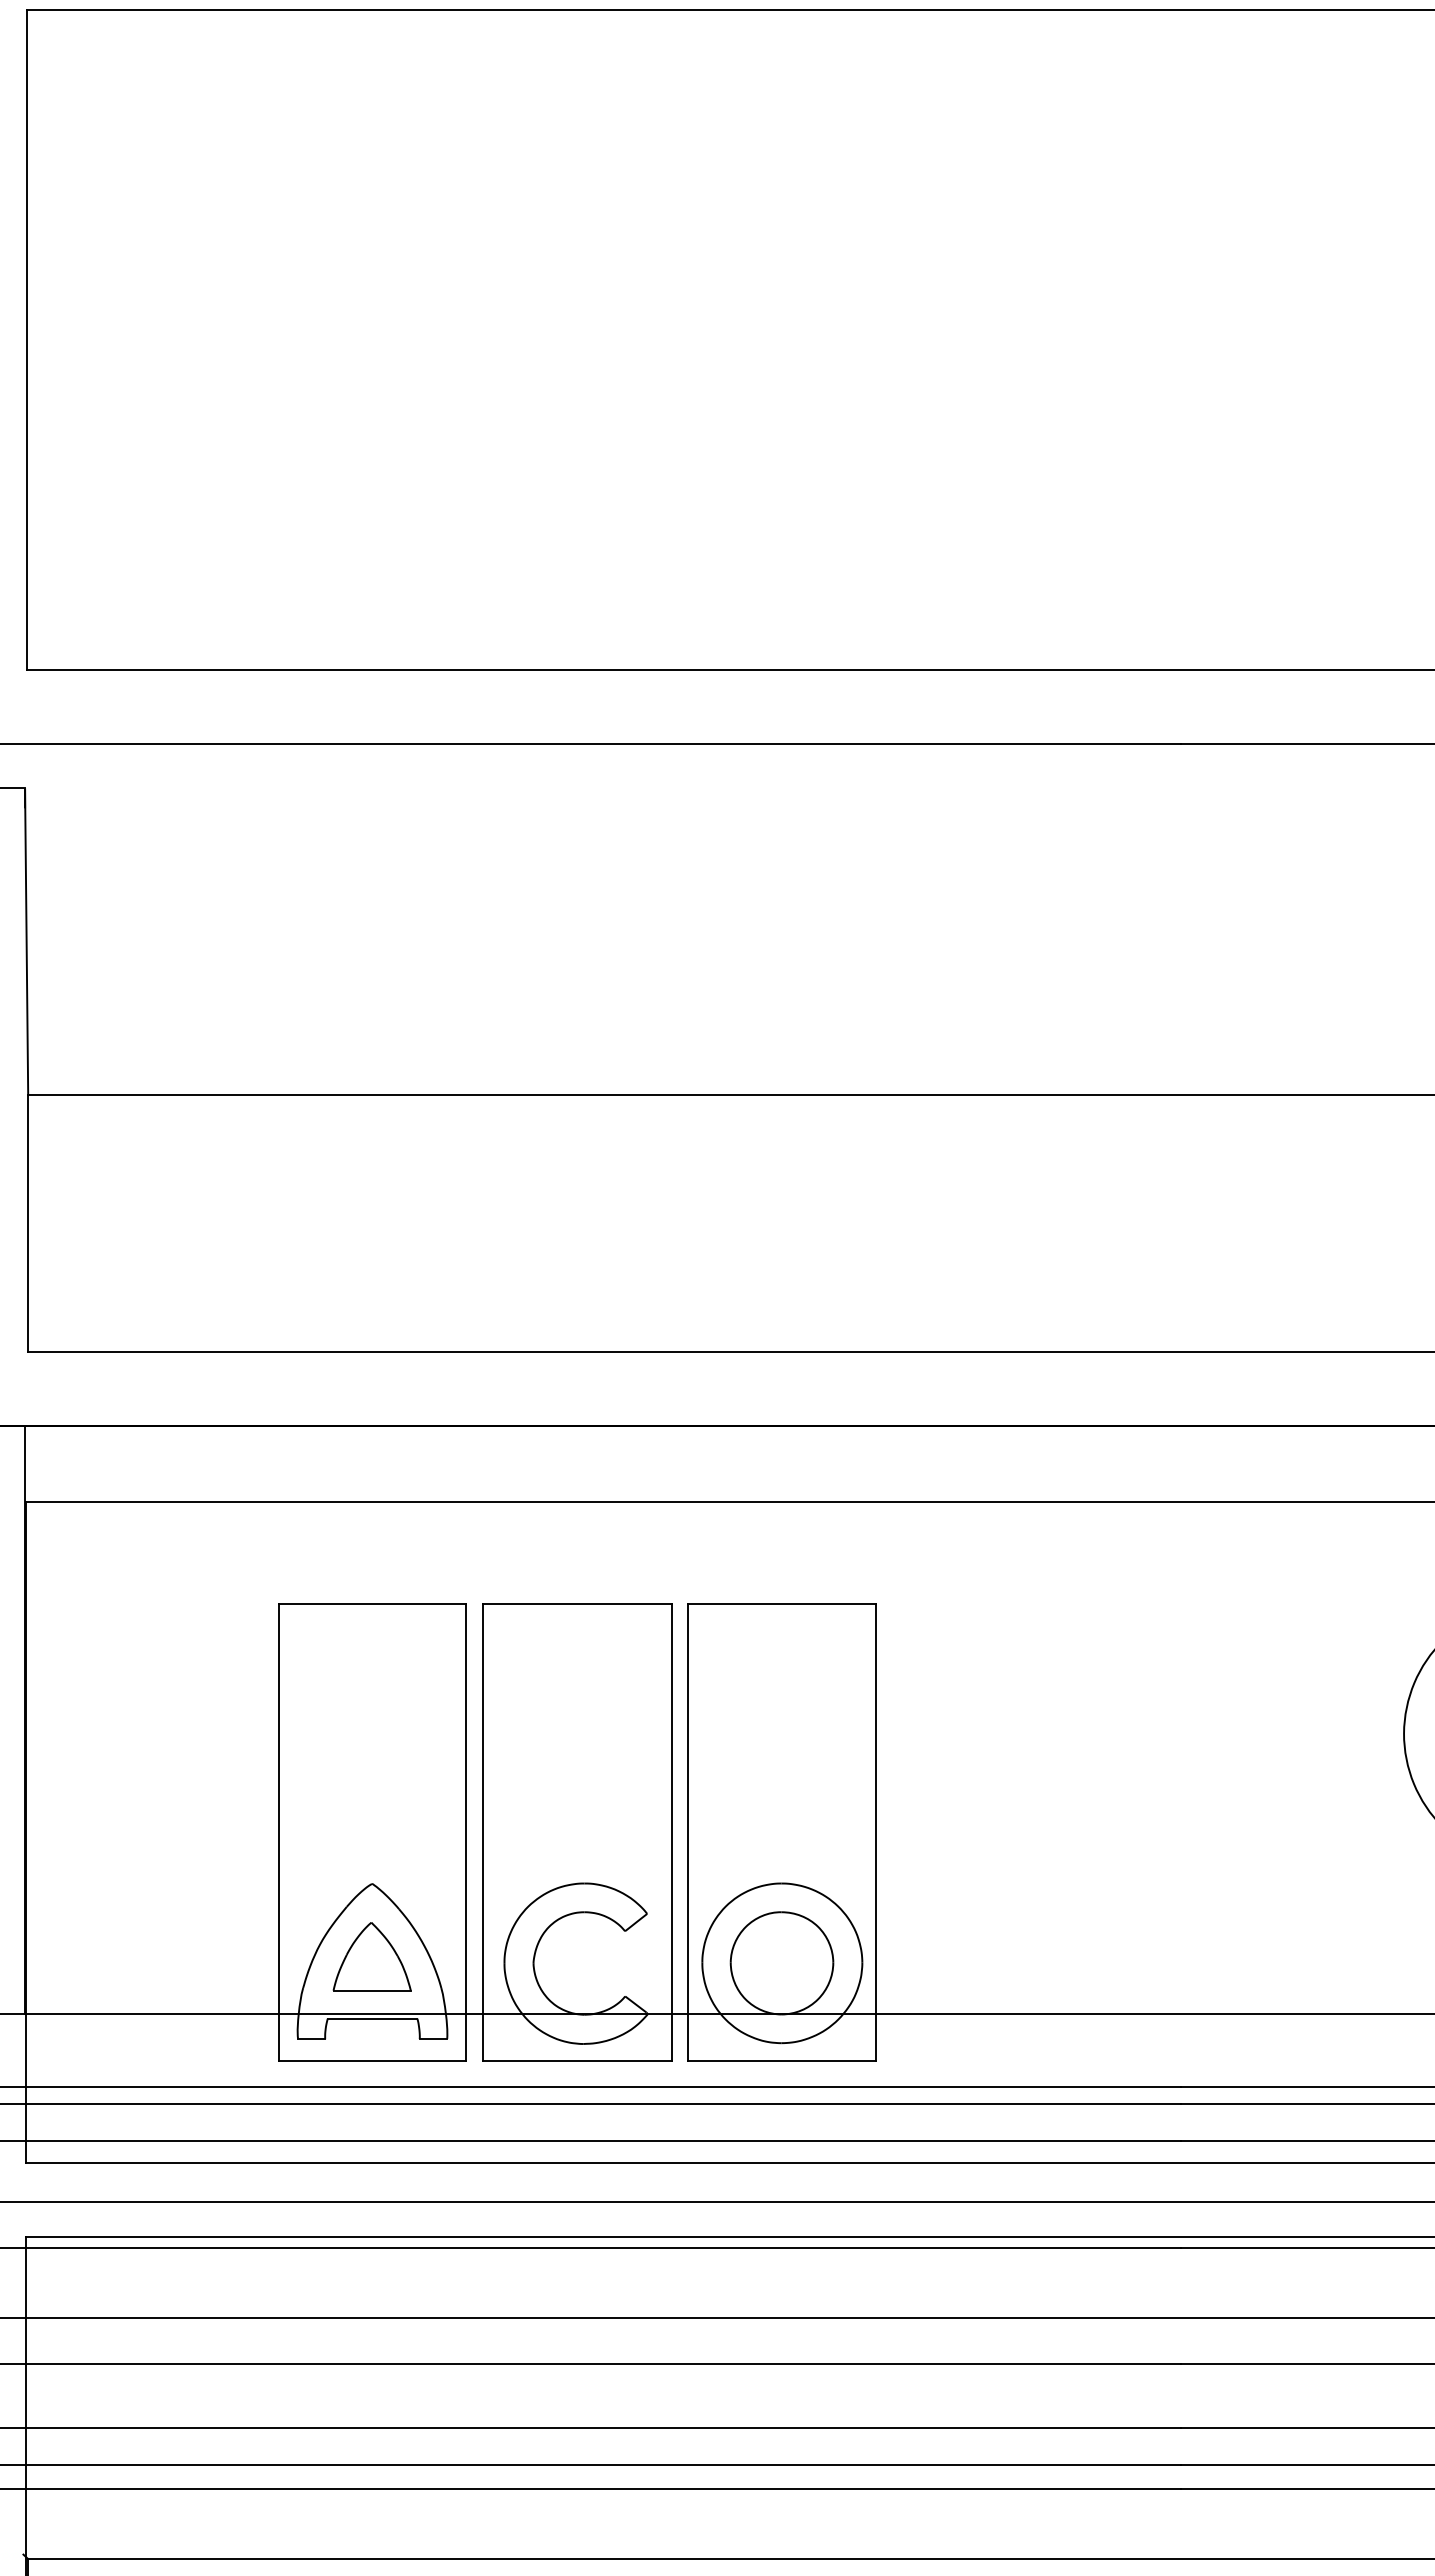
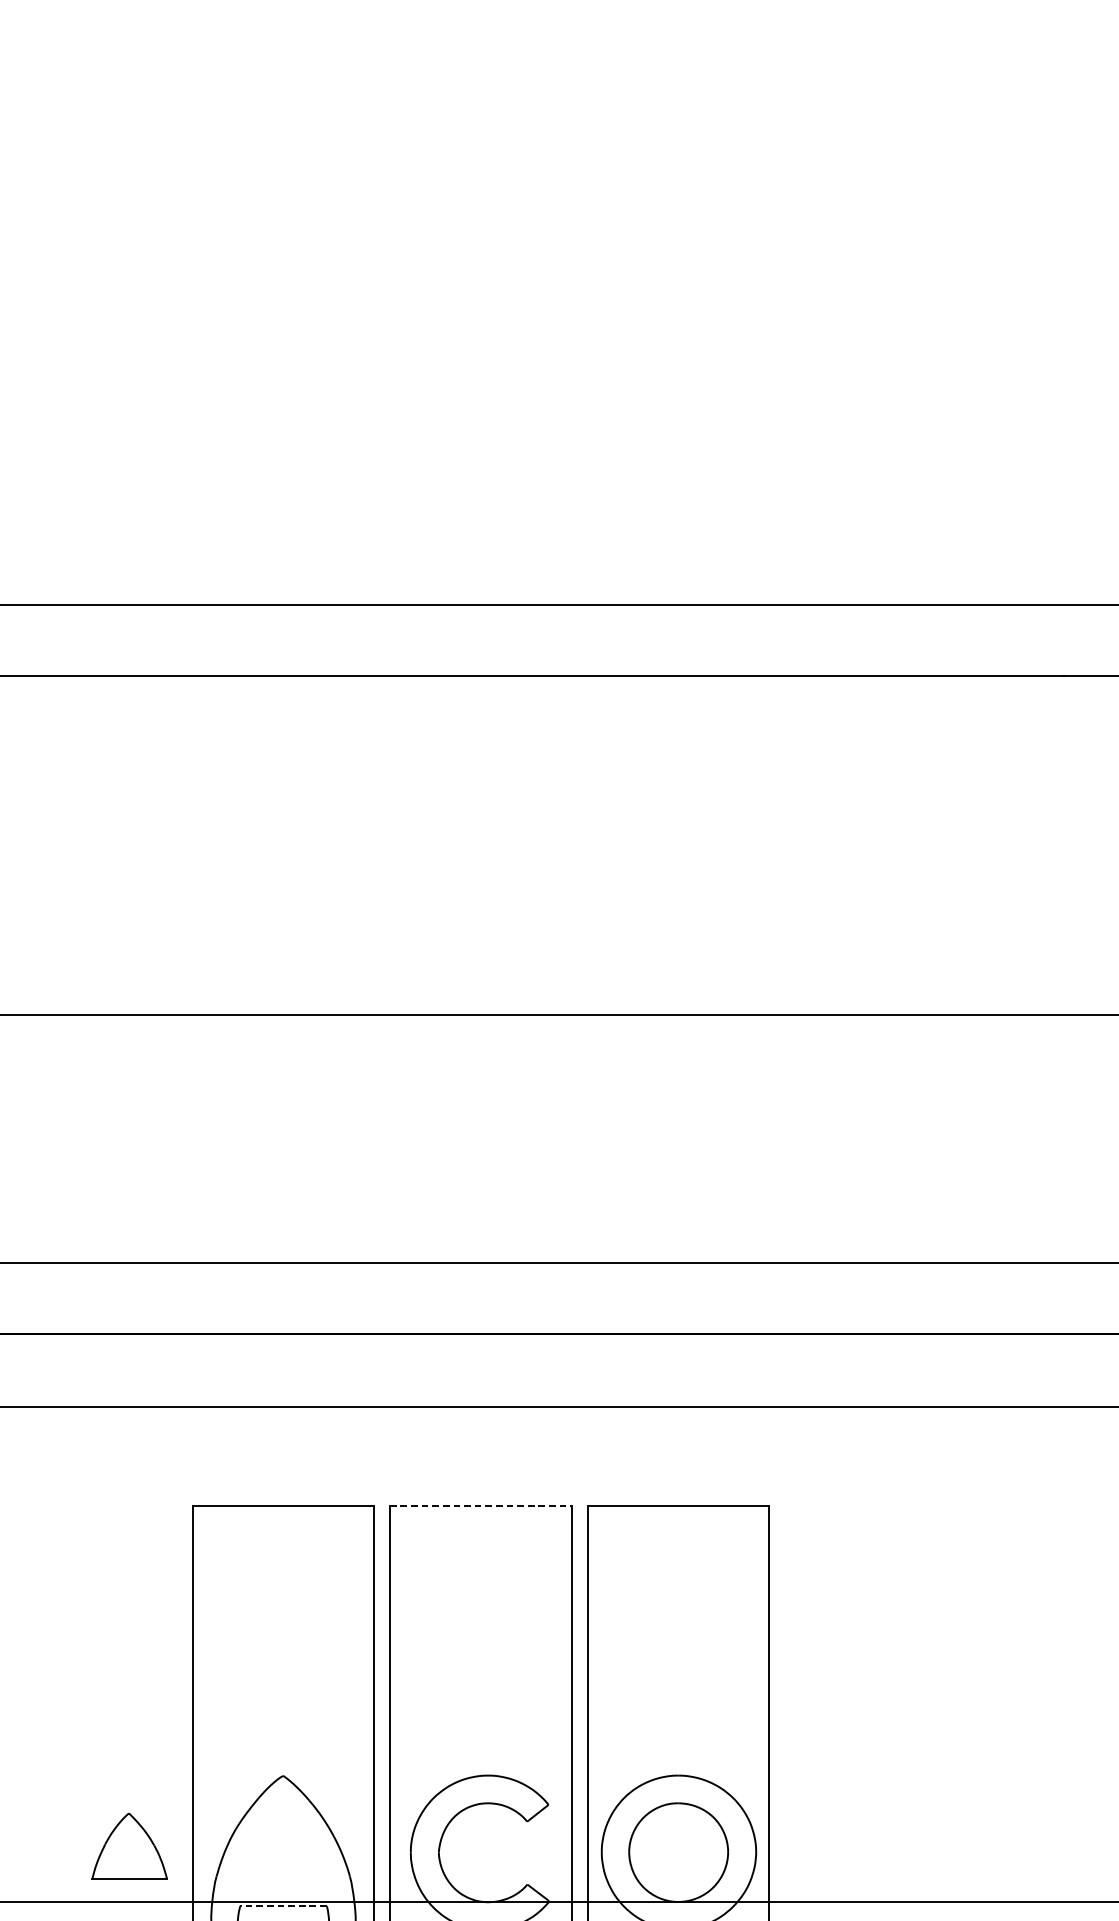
line: (577, 1603) -> (481, 1505), solid -> dashed
part: (371, 1956) -> (129, 1846), moved
line: (372, 2018) -> (283, 1905), solid -> dashed

